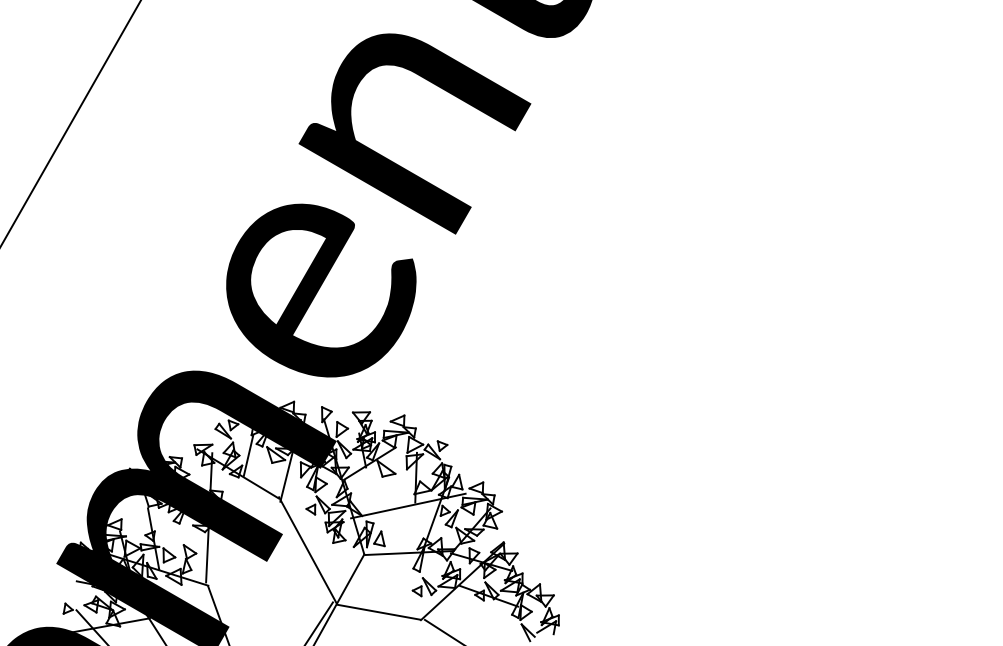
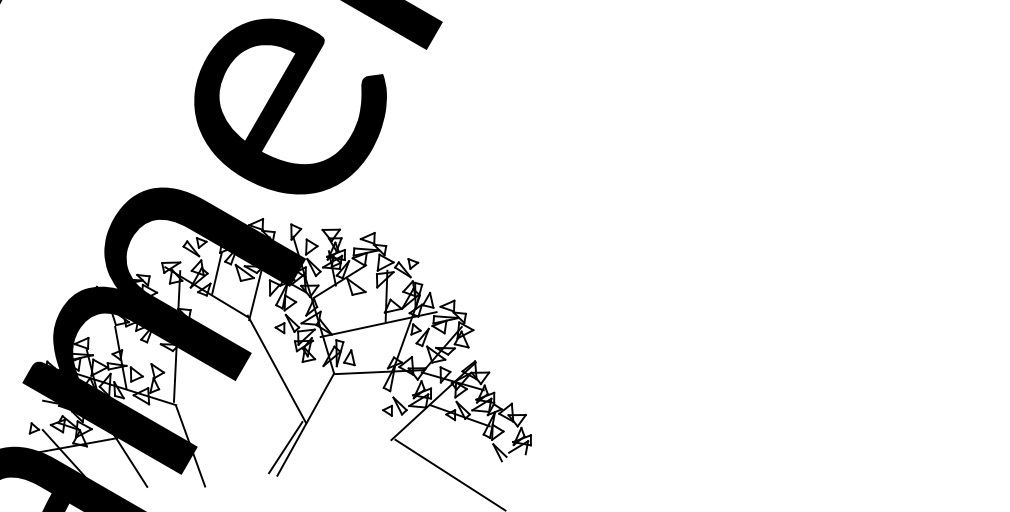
line: (378, 611) -> (348, 431), removed

